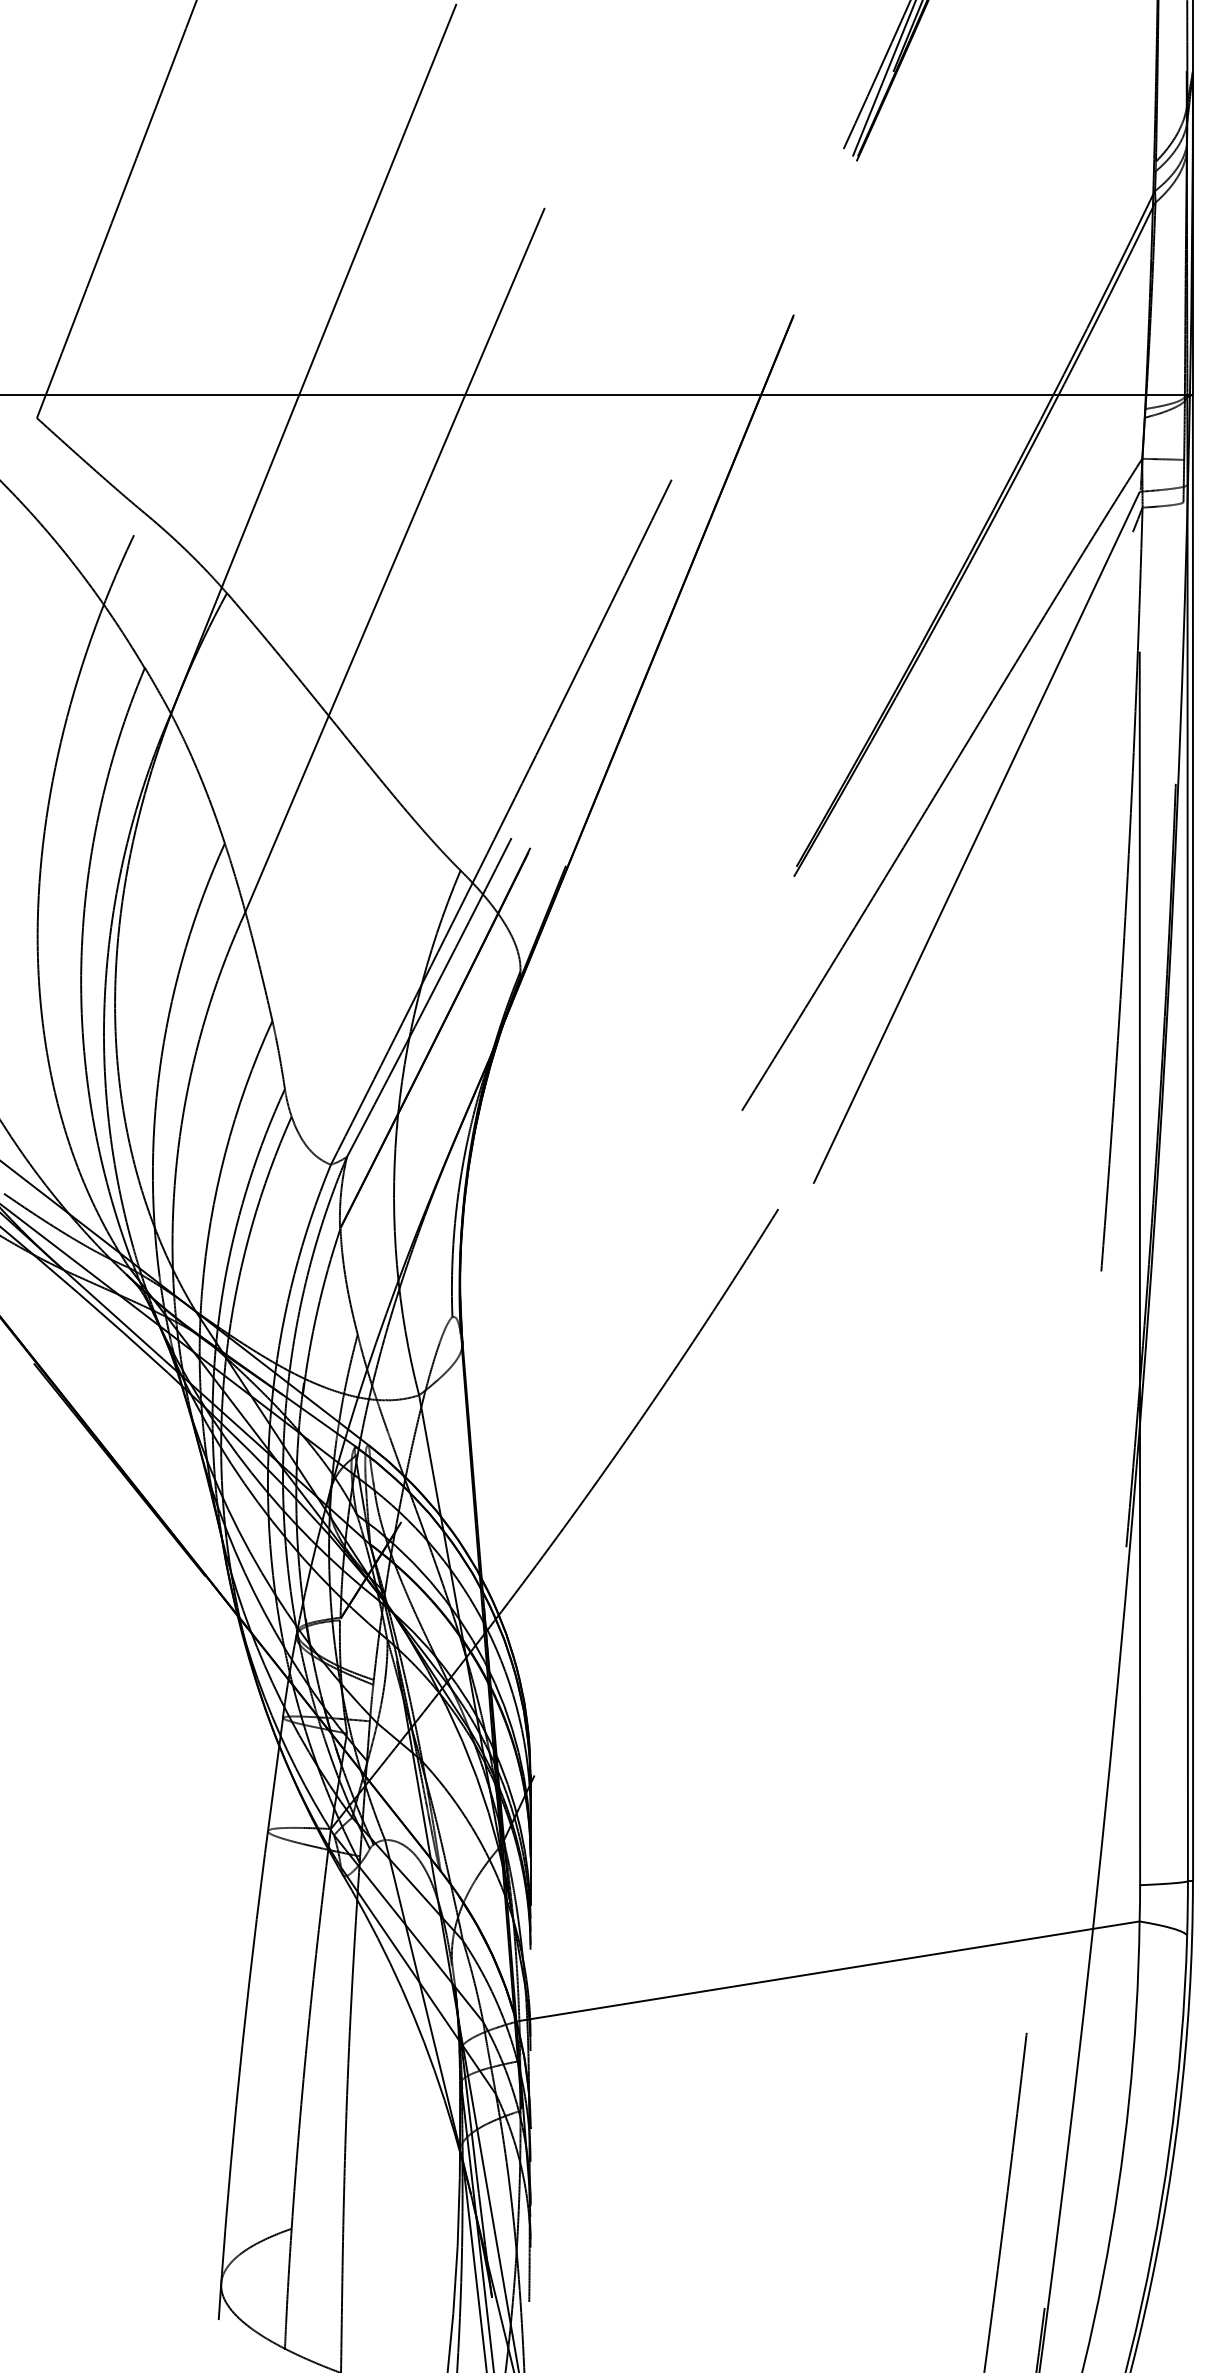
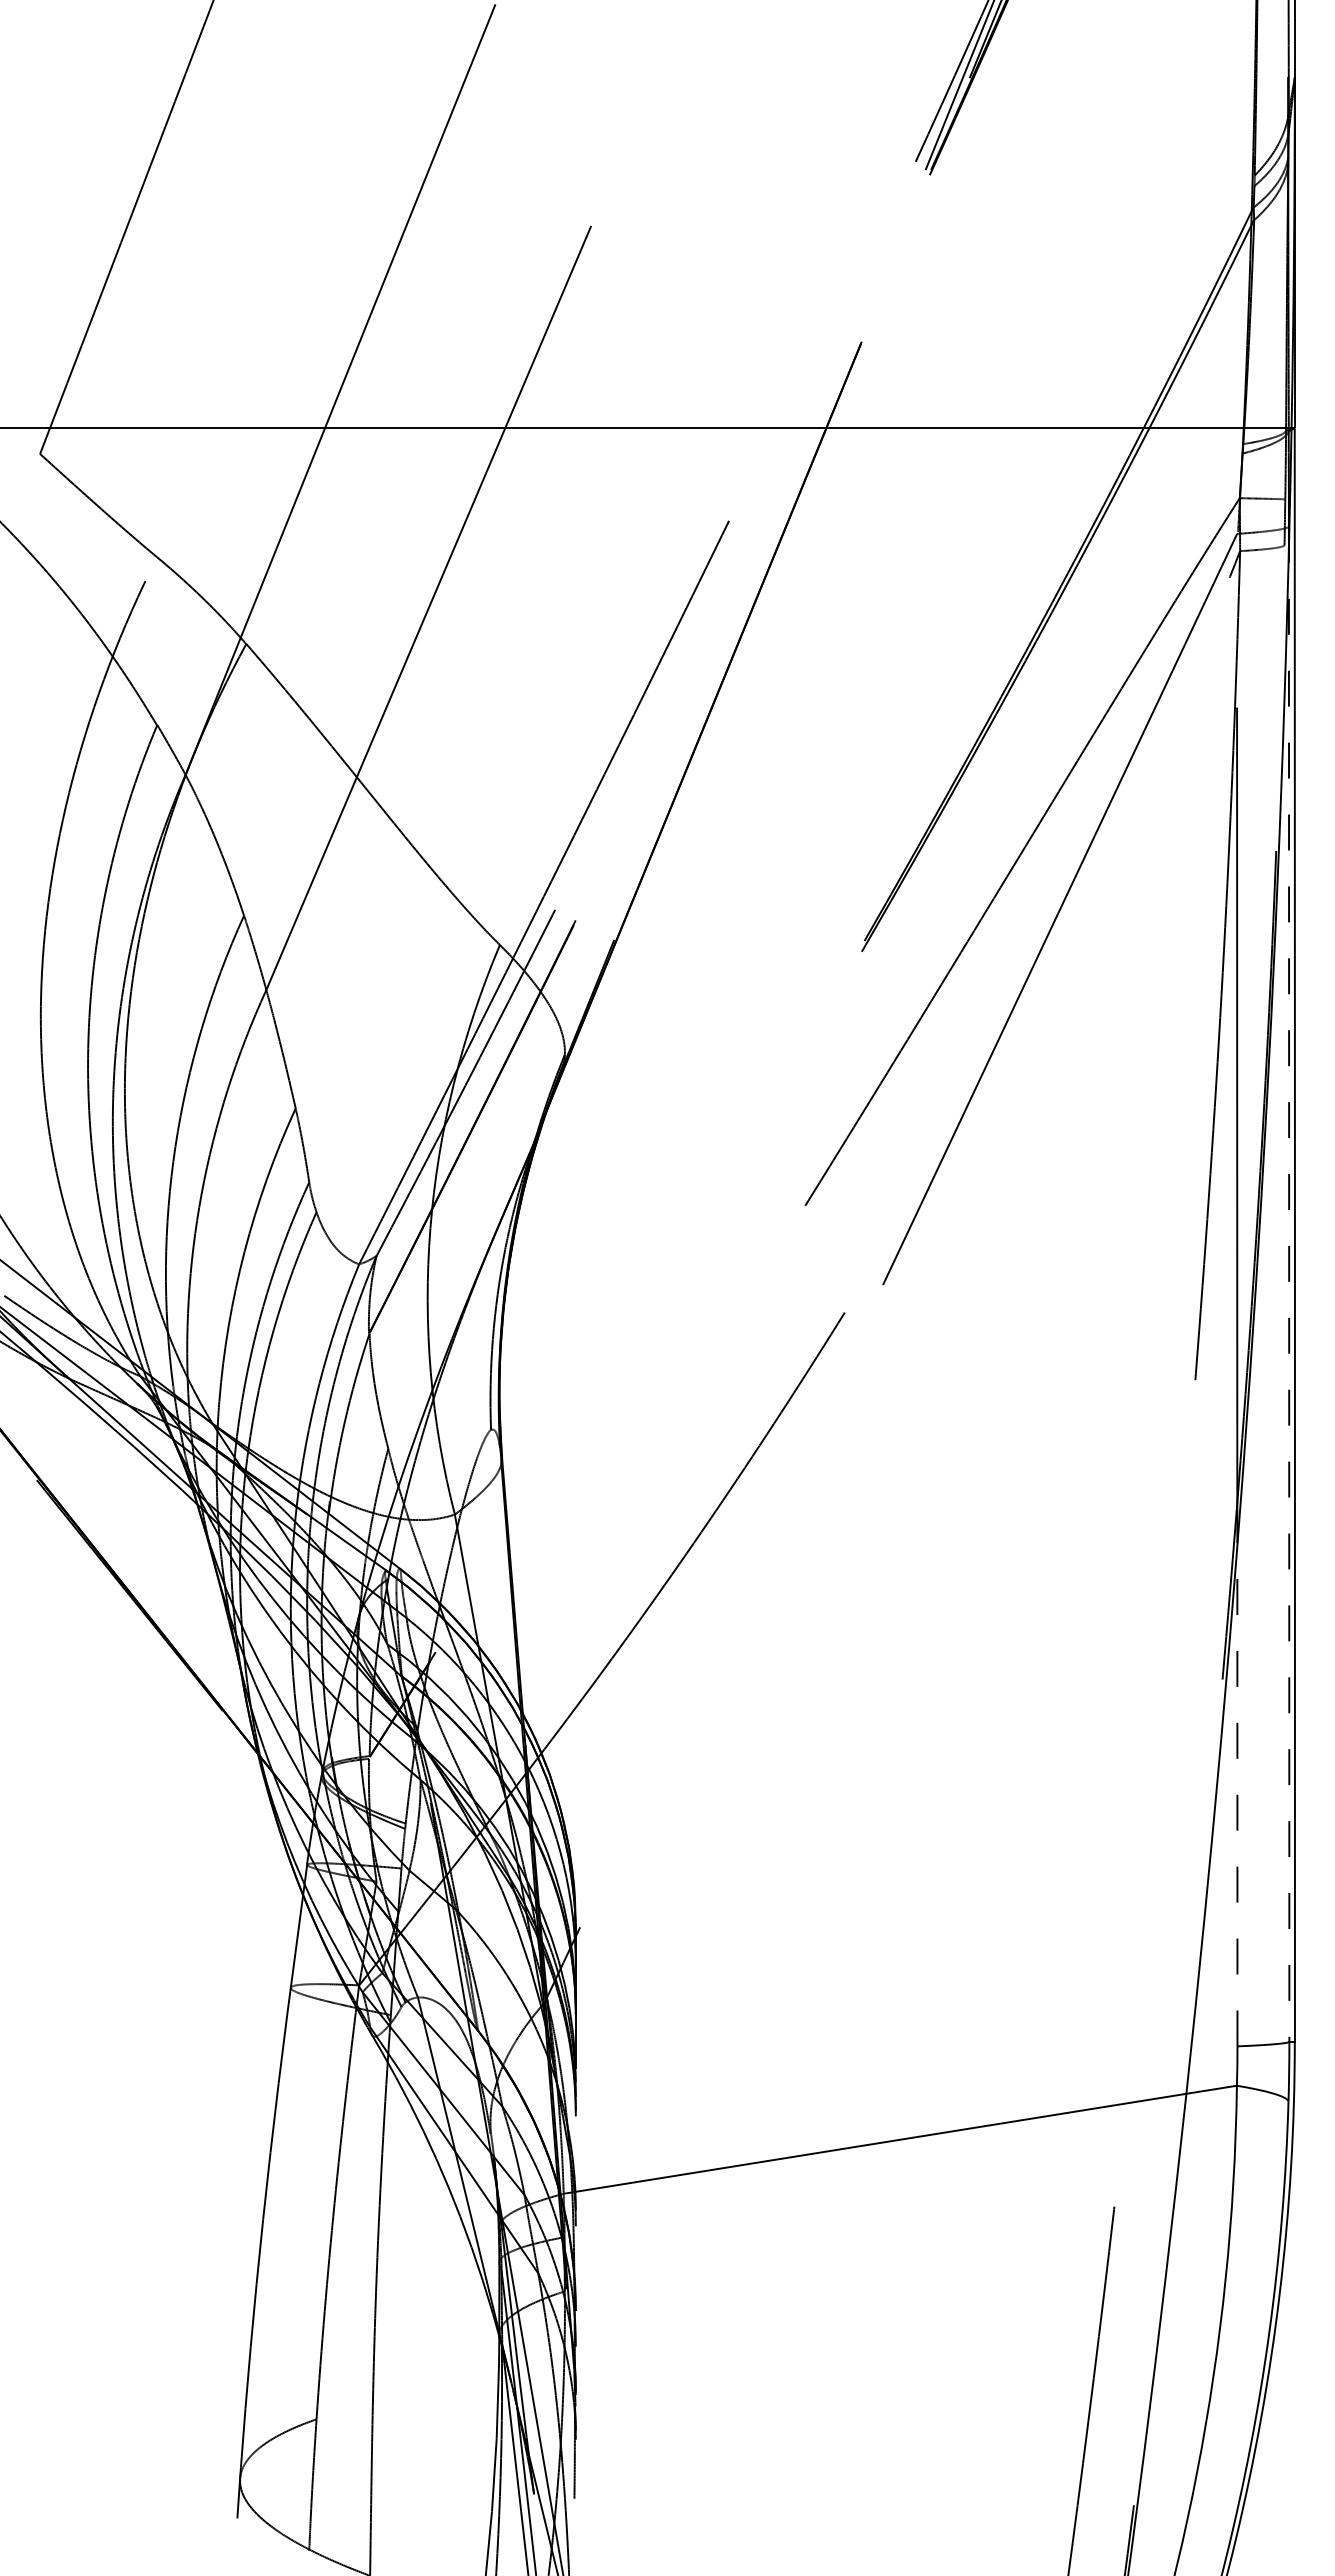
line: (1188, 1183) -> (1289, 1284), solid -> dashed
line: (1140, 1650) -> (1237, 1791), solid -> dashed

